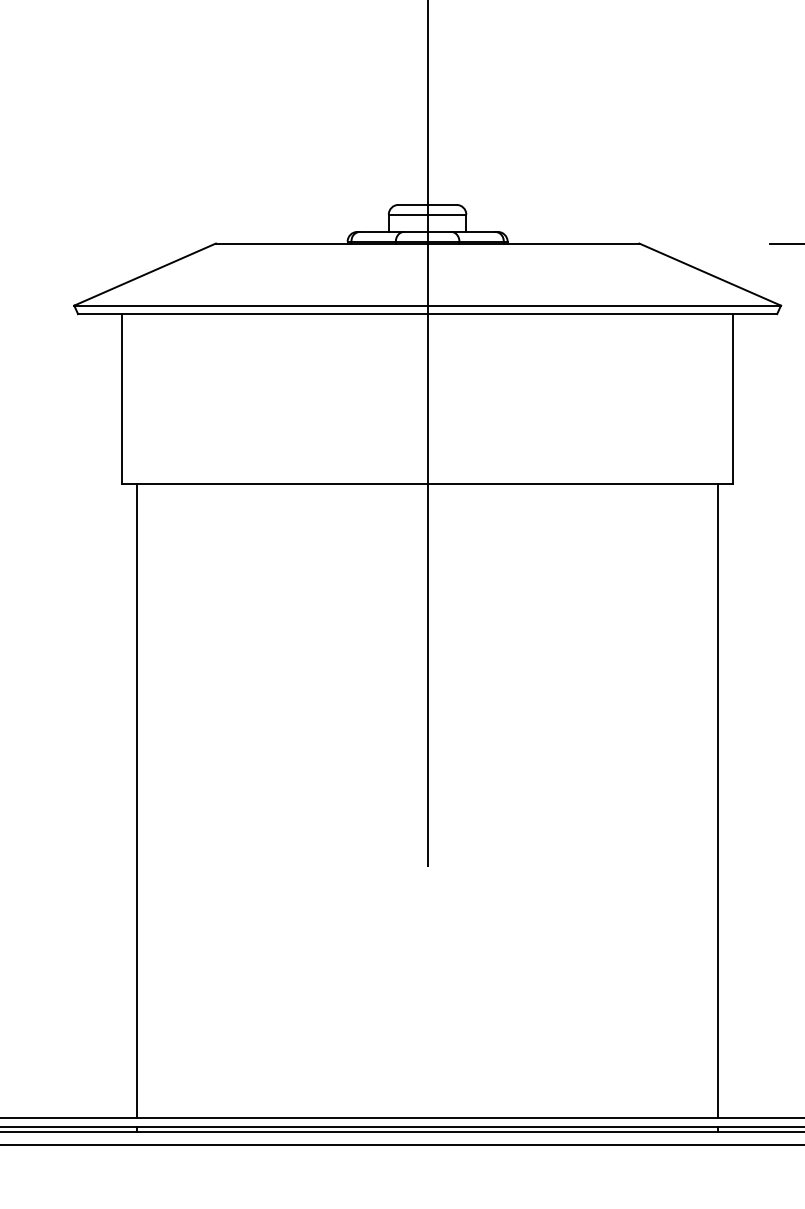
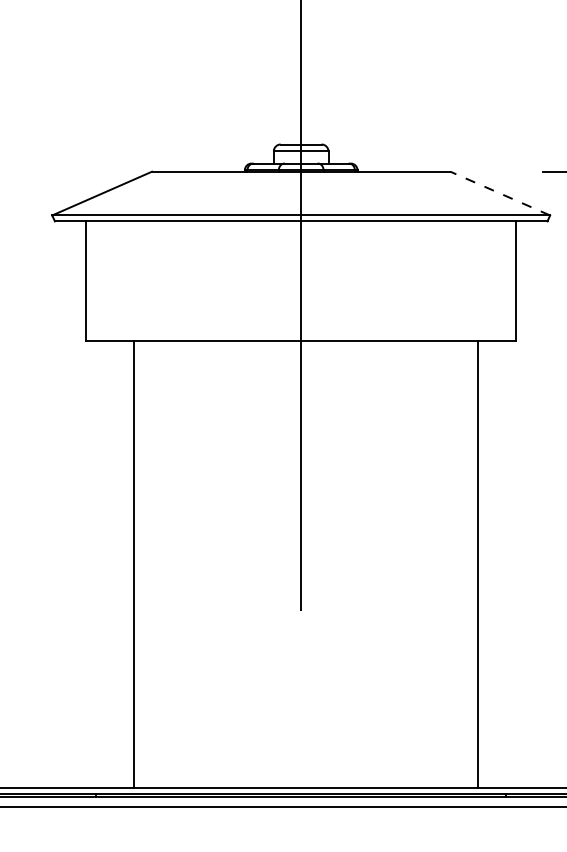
line: (709, 274) -> (499, 193), solid -> dashed
line: (137, 801) -> (134, 564), moved
line: (719, 801) -> (478, 564), moved

